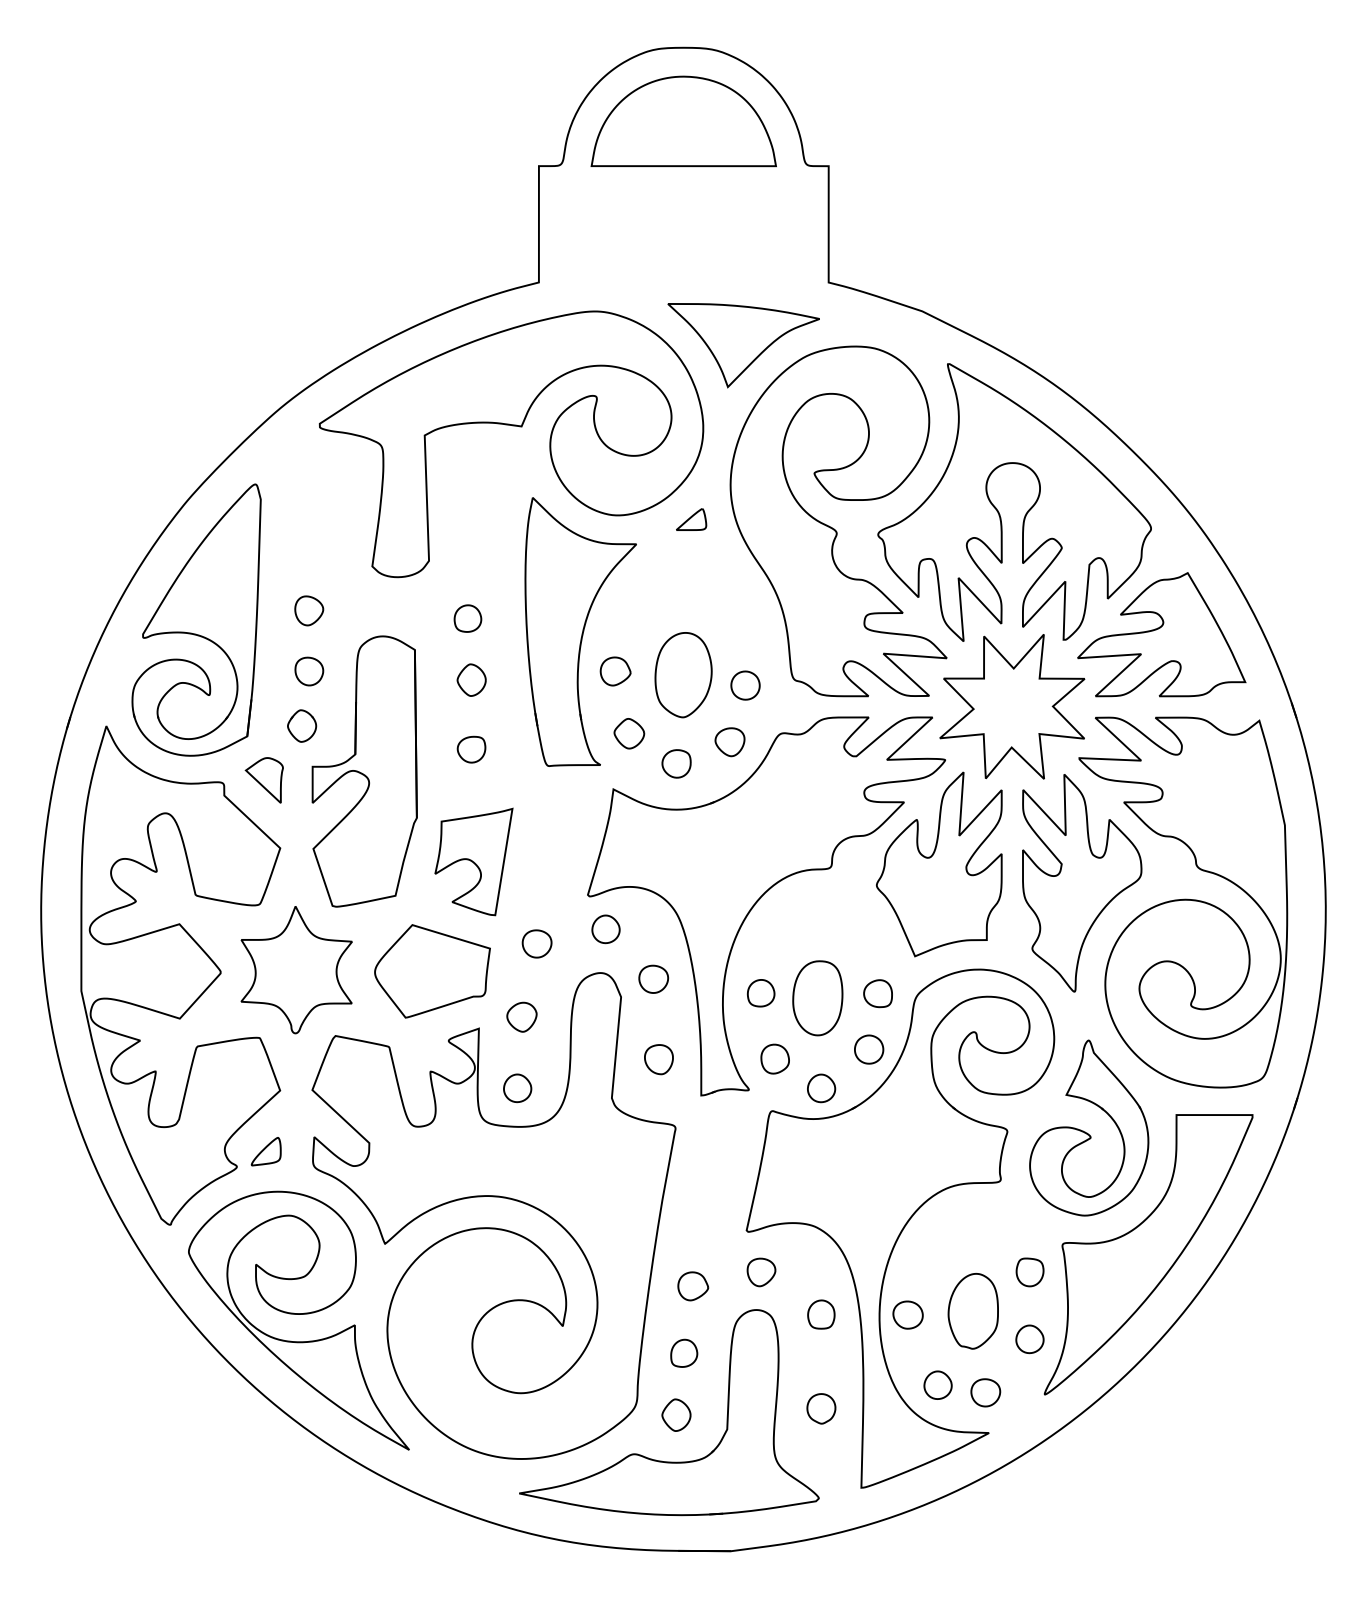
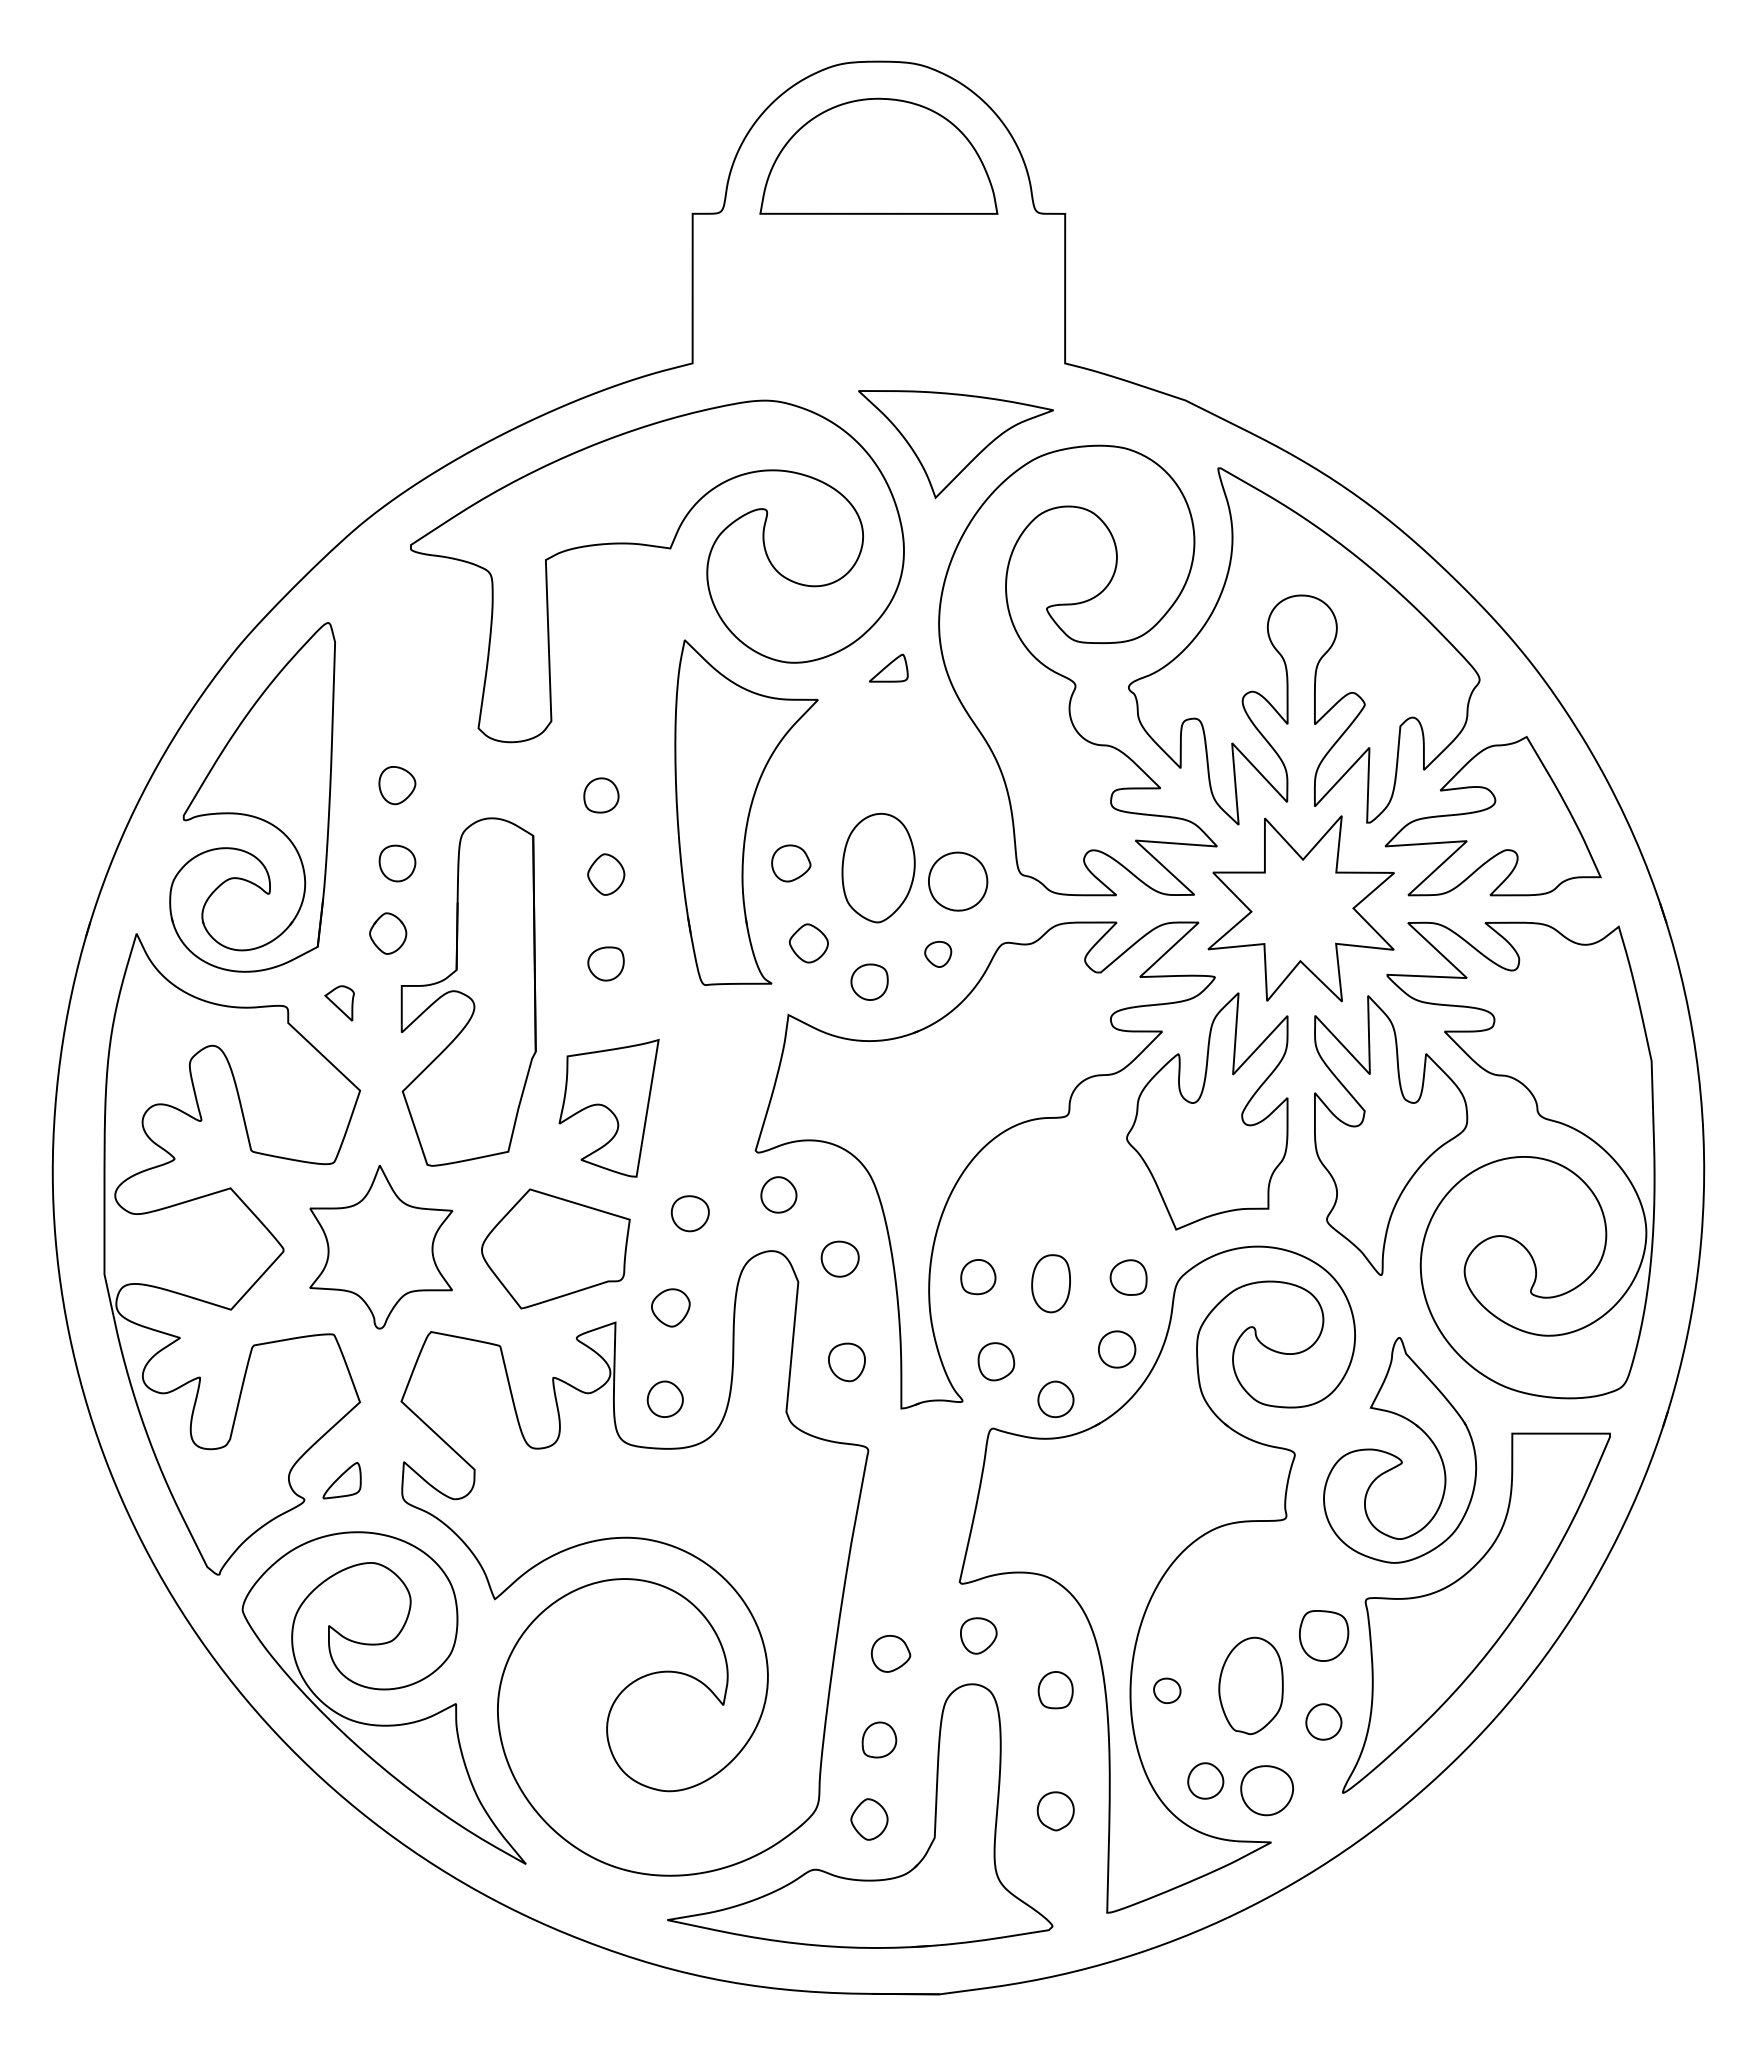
part: (745, 685) -> (958, 881), size x1.6
part: (729, 742) -> (937, 954), size x0.7
part: (264, 780) -> (339, 1003), size x0.6
part: (817, 998) -> (1050, 1283), size x0.6
part: (1029, 1272) -> (1323, 1635), size x1.4
part: (908, 1314) -> (1167, 1690), size x0.7
part: (985, 1392) -> (1266, 1790), size x1.4

